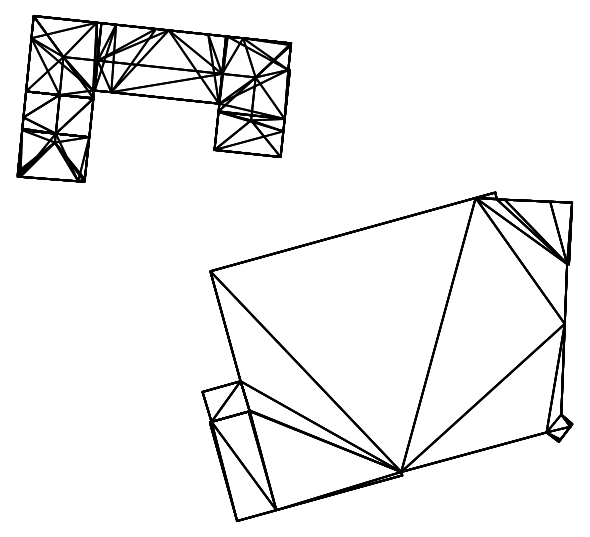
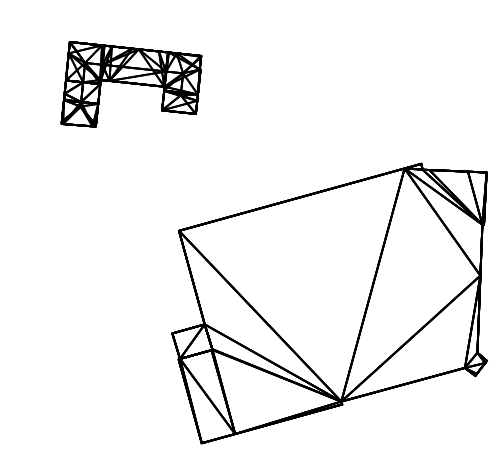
part: (154, 98) -> (131, 83), size x0.6

